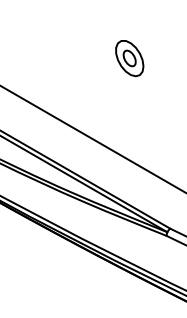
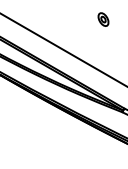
part: (129, 58) -> (103, 19), size x0.7

